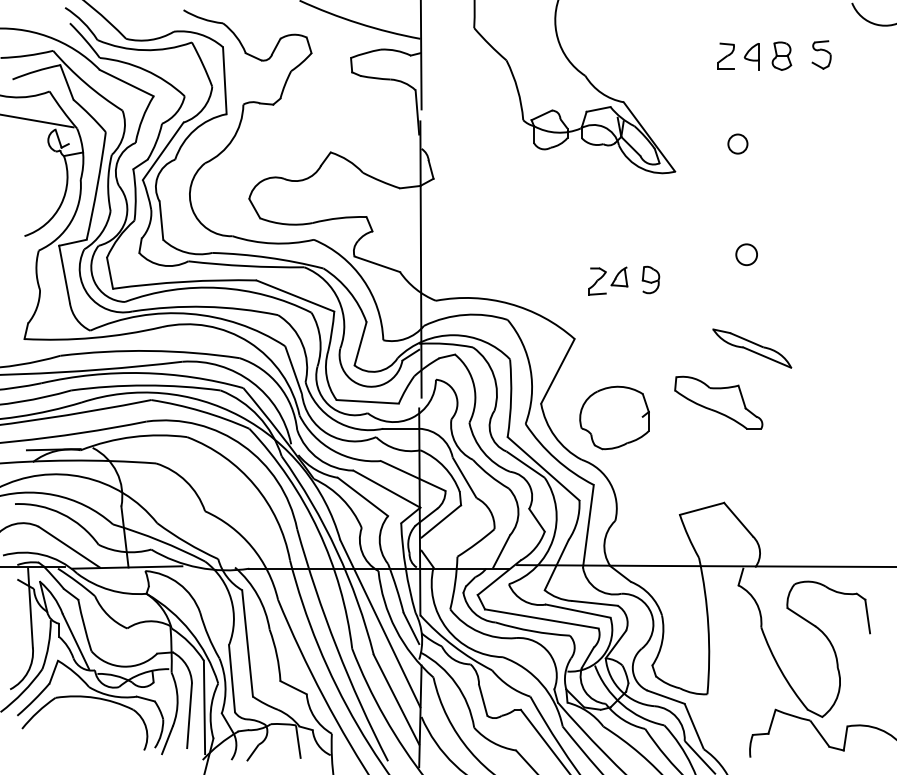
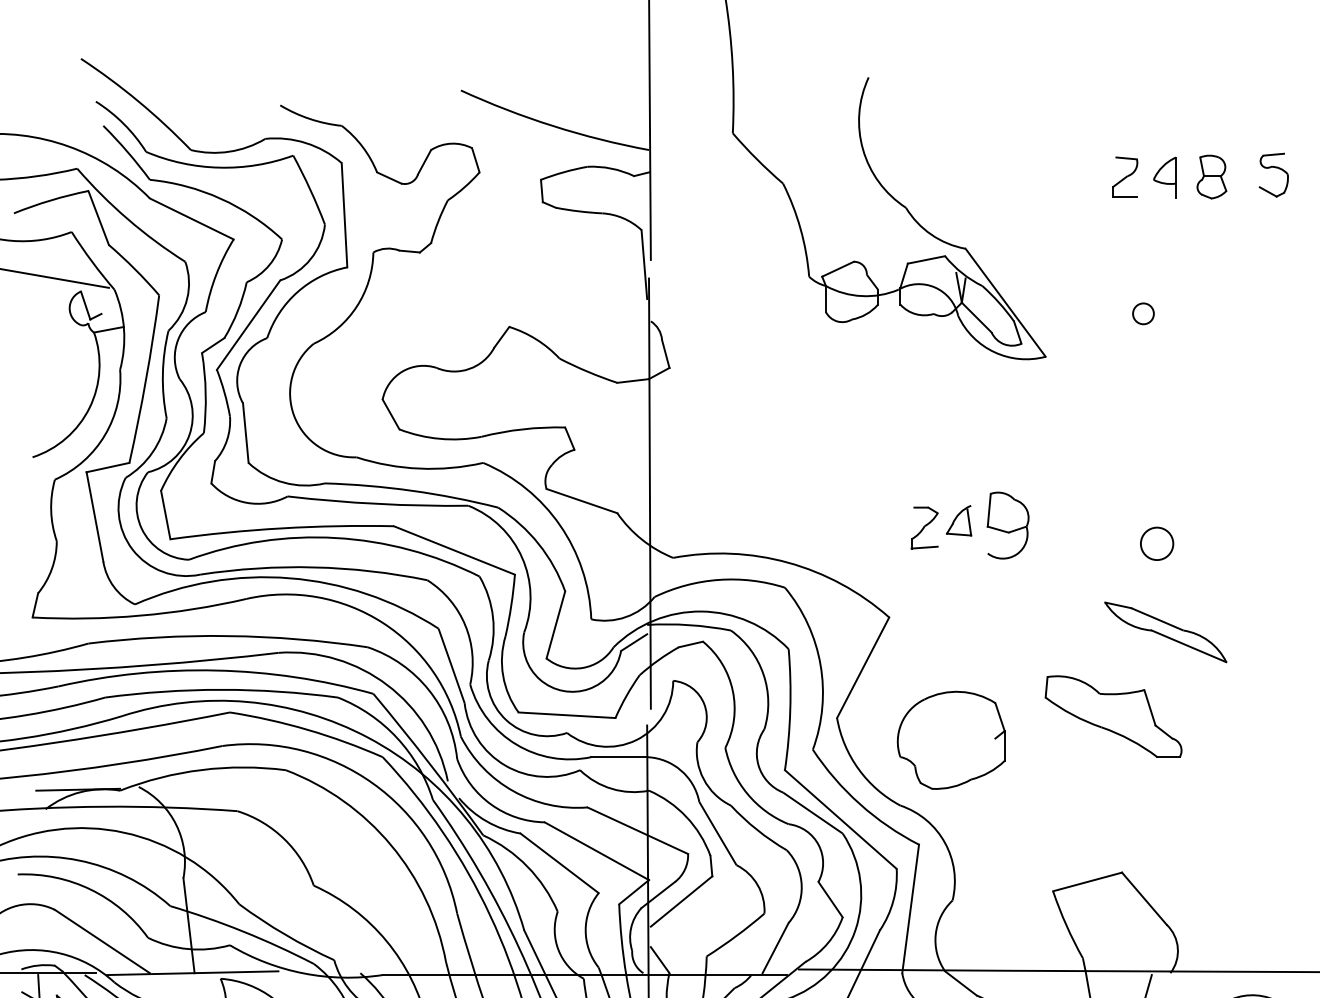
circle: (737, 143) -> (1142, 312), size x0.7
circle: (746, 254) -> (1156, 543), moved
part: (650, 279) -> (1007, 524), size x1.6

